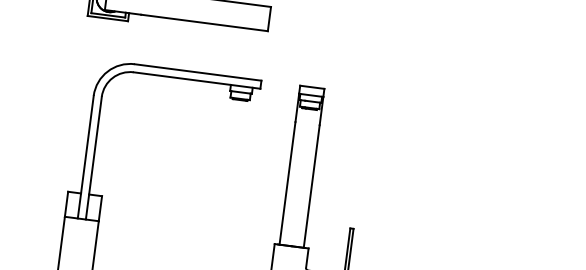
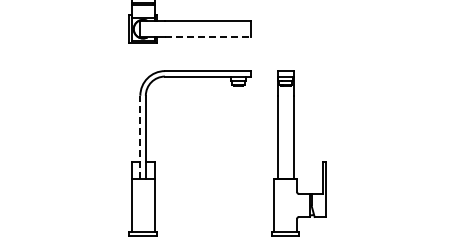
line: (205, 23) -> (208, 37), solid -> dashed
line: (86, 157) -> (140, 137), solid -> dashed

